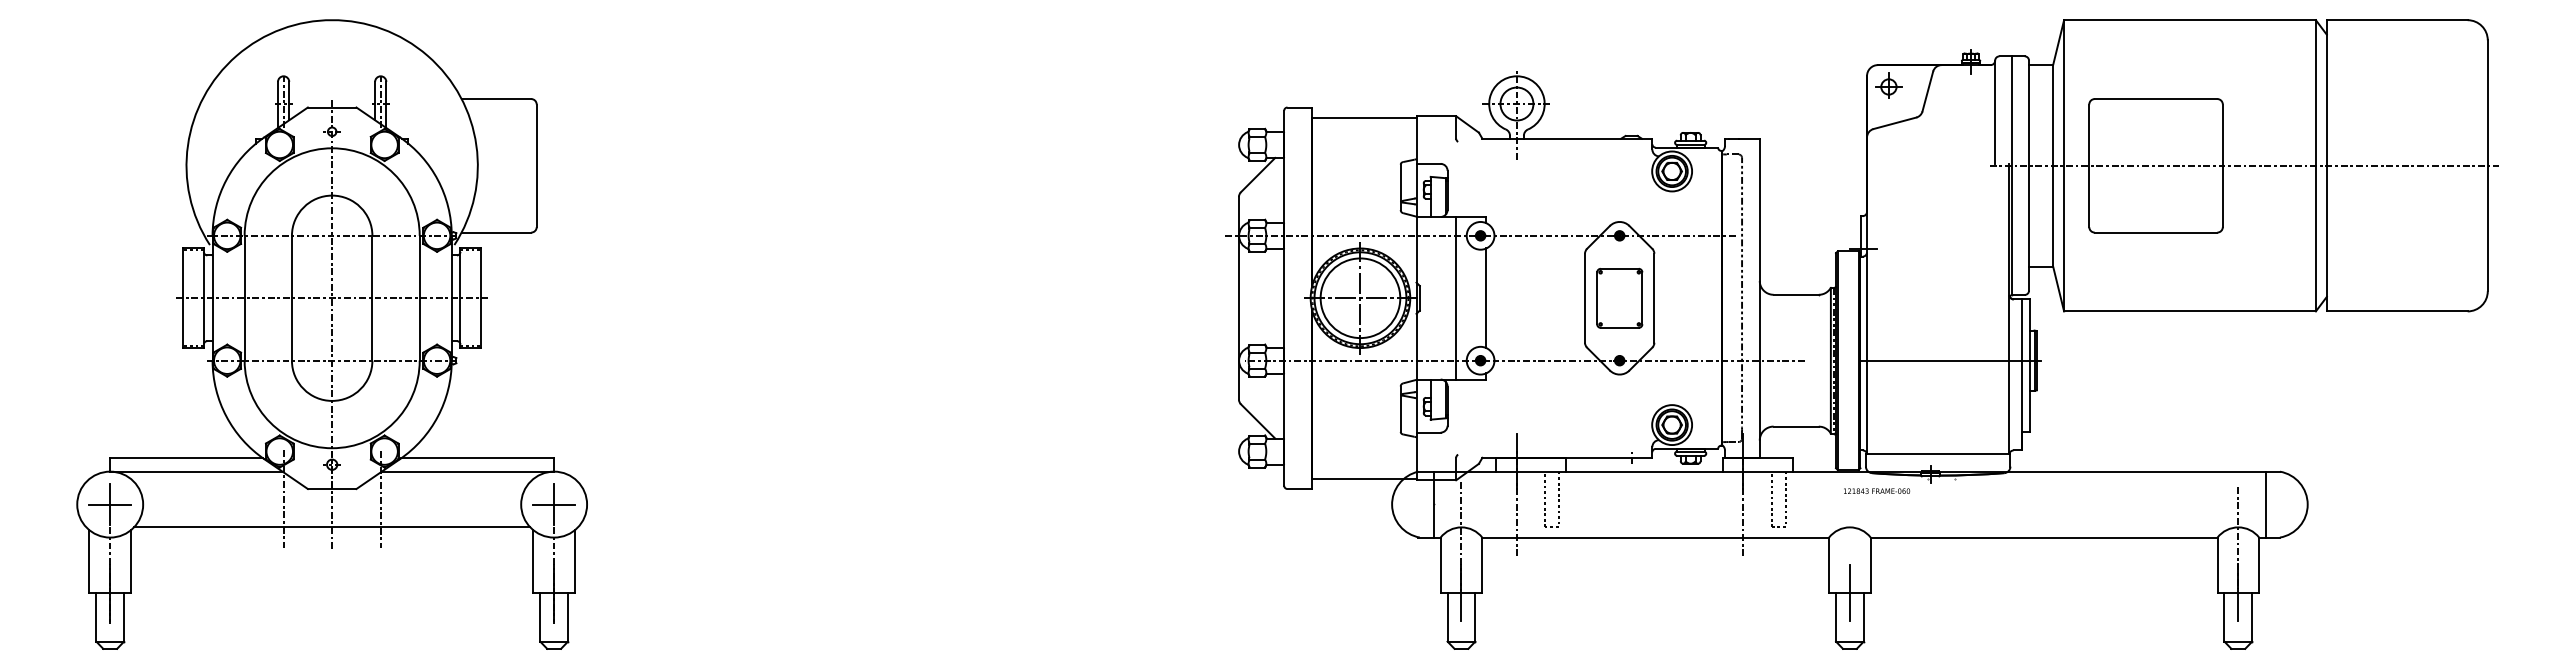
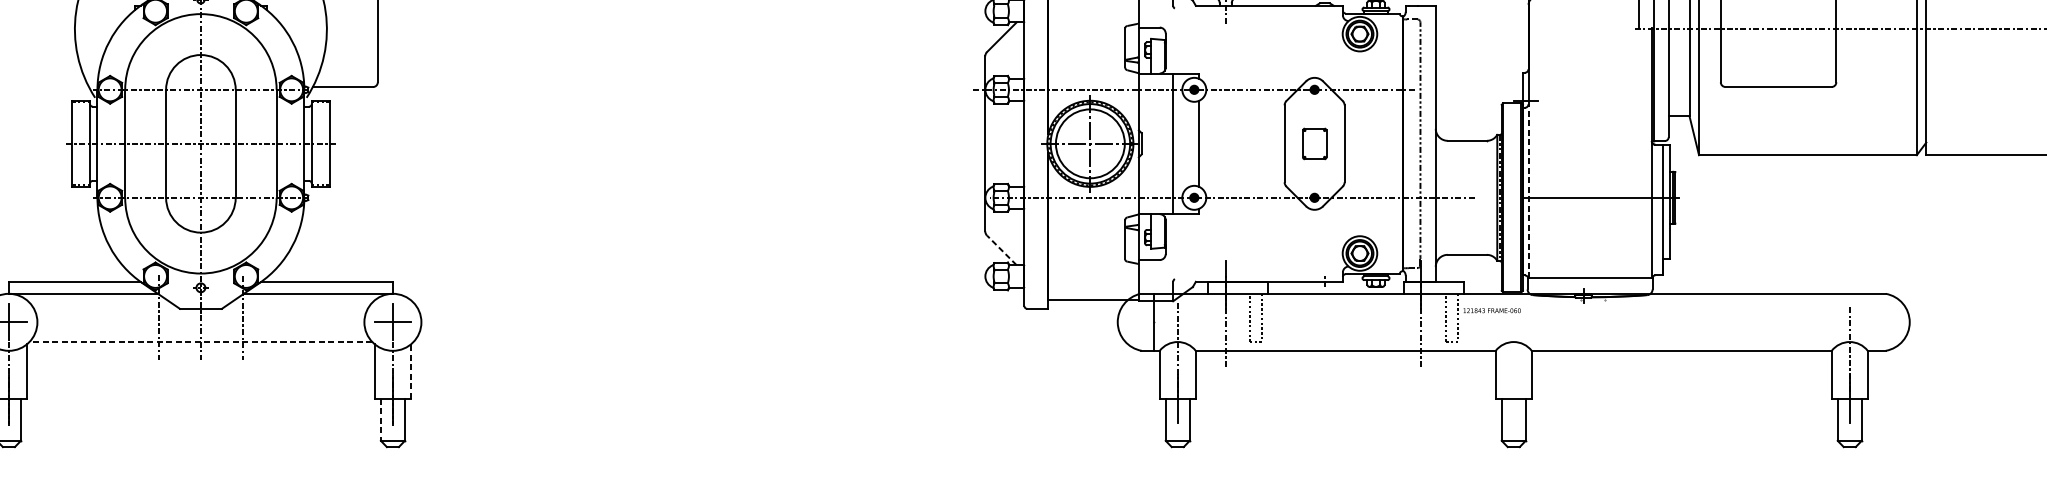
part: (1619, 298) -> (1314, 144), size x0.6
line: (1867, 350) -> (1528, 189), solid -> dashed
line: (1257, 421) -> (1001, 250), solid -> dashed
text: (1877, 490) -> (1492, 310), moved
line: (2266, 504) -> (1874, 322), removed
line: (332, 527) -> (201, 342), solid -> dashed
line: (574, 561) -> (410, 371), solid -> dashed
line: (1849, 592) -> (1513, 398), removed
line: (540, 617) -> (381, 419), solid -> dashed

